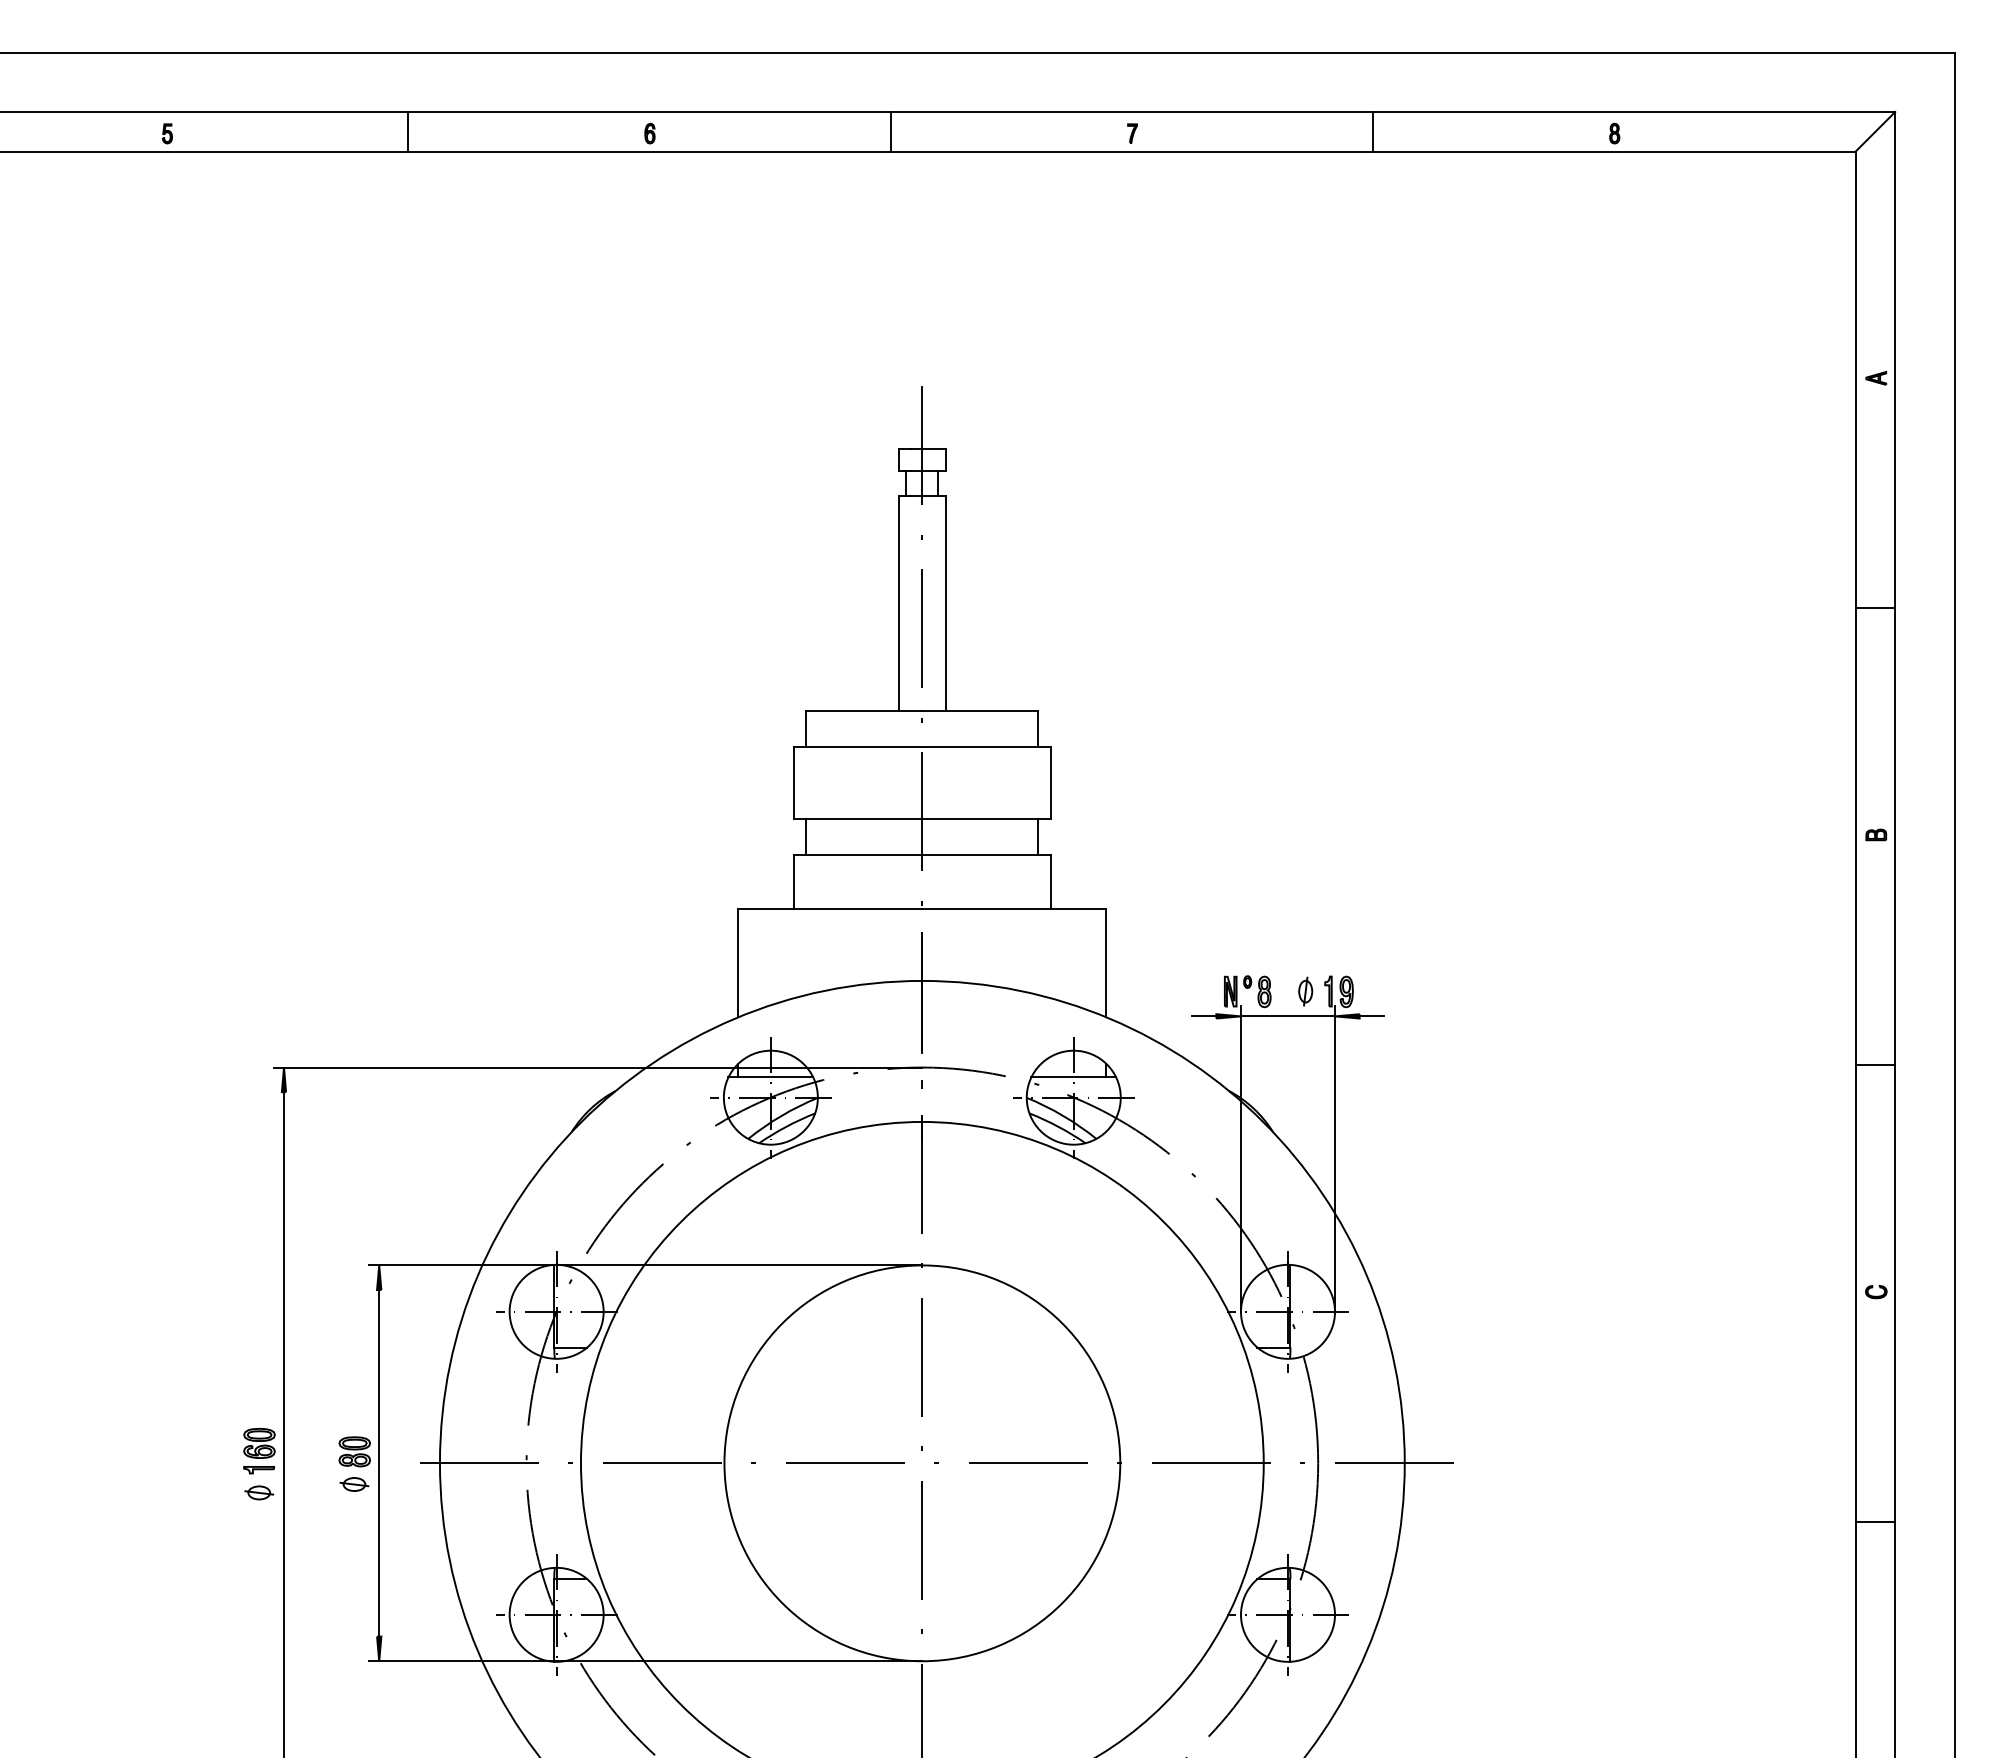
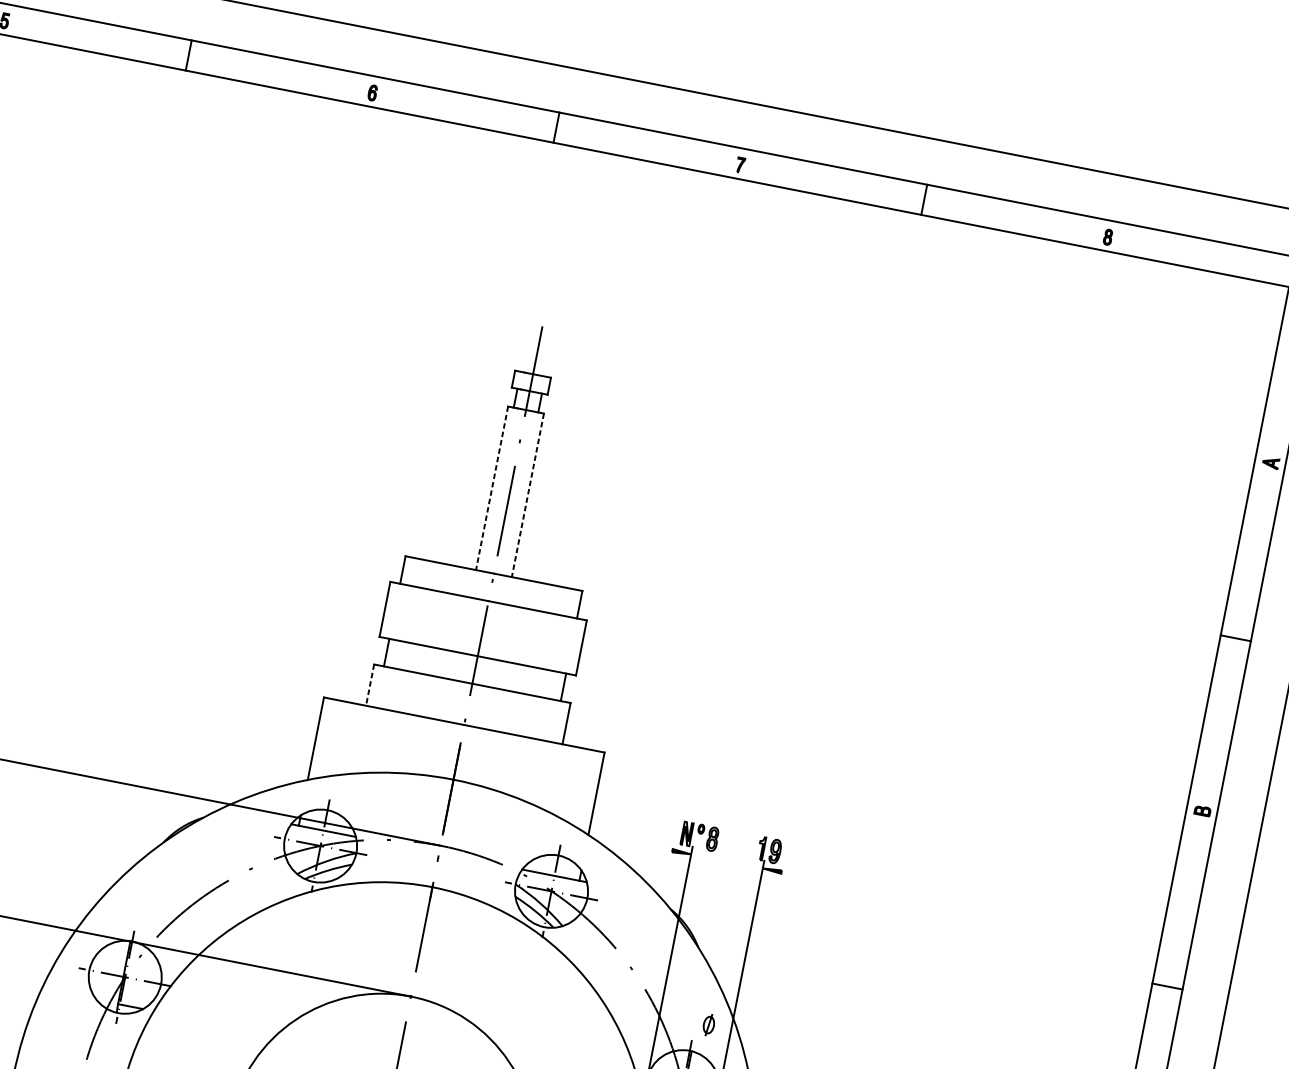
line: (898, 603) -> (491, 488), solid -> dashed
line: (945, 603) -> (527, 495), solid -> dashed
line: (793, 882) -> (370, 685), solid -> dashed
part: (1305, 991) -> (708, 1024), moved
line: (1203, 1016) -> (662, 848), removed
line: (1288, 1016) -> (727, 861), removed
line: (1371, 1016) -> (790, 873), removed

